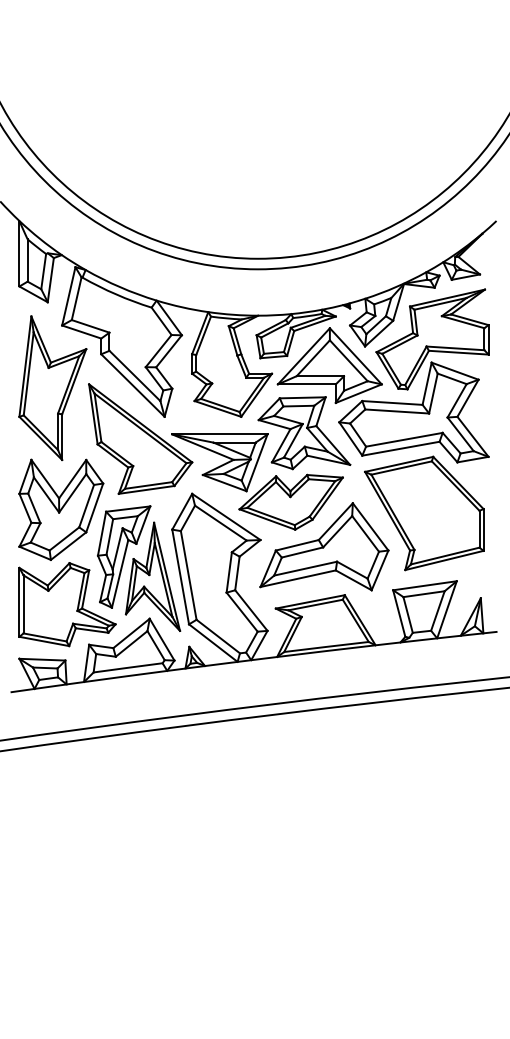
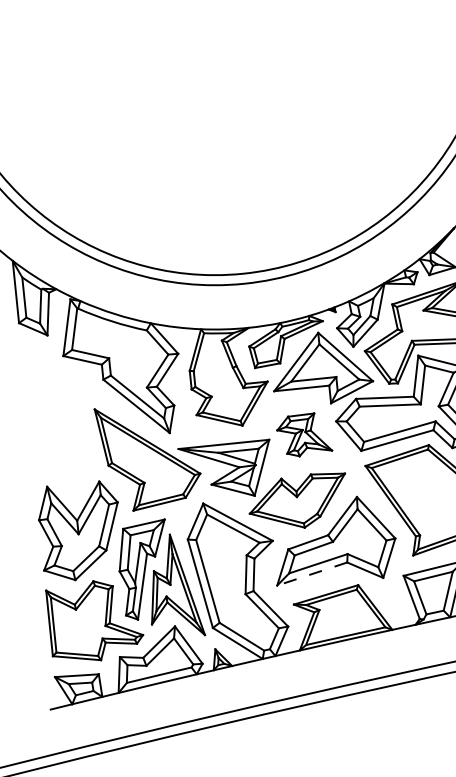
part: (52, 388) -> (60, 416), removed
part: (304, 433) -> (304, 435), size x0.6
line: (298, 578) -> (312, 573), solid -> dashed

